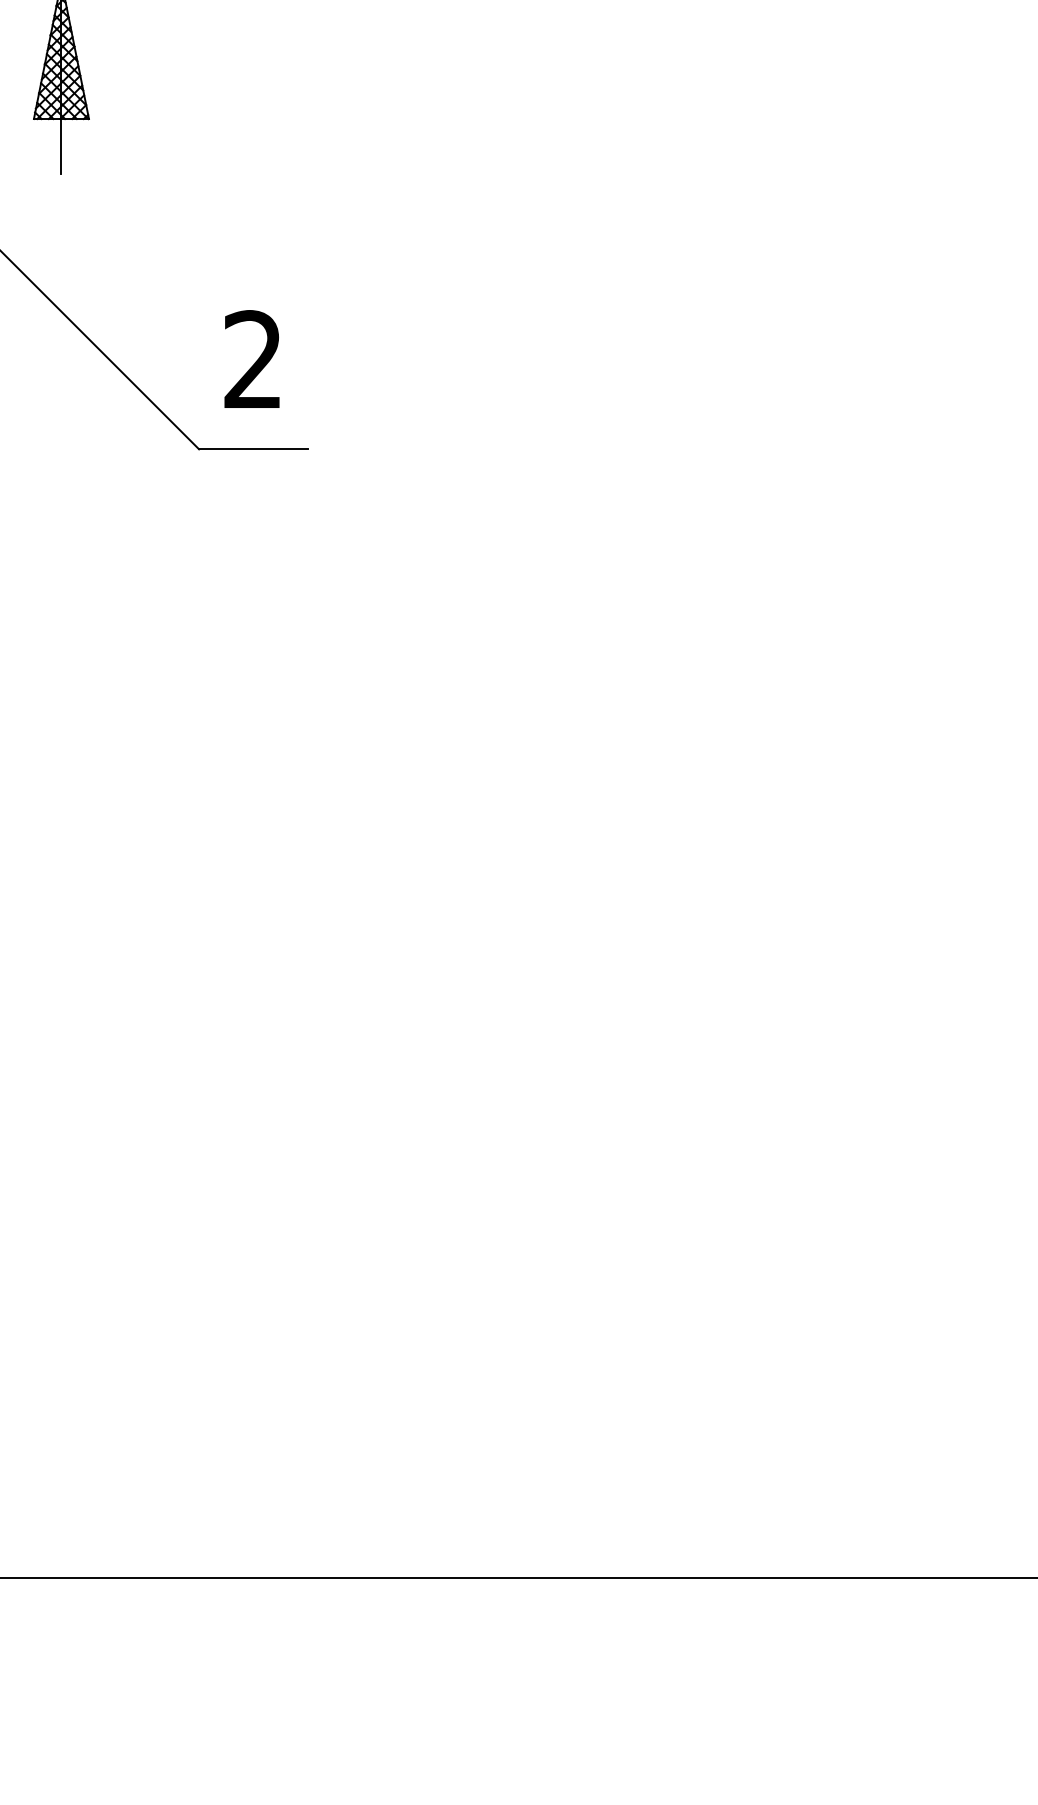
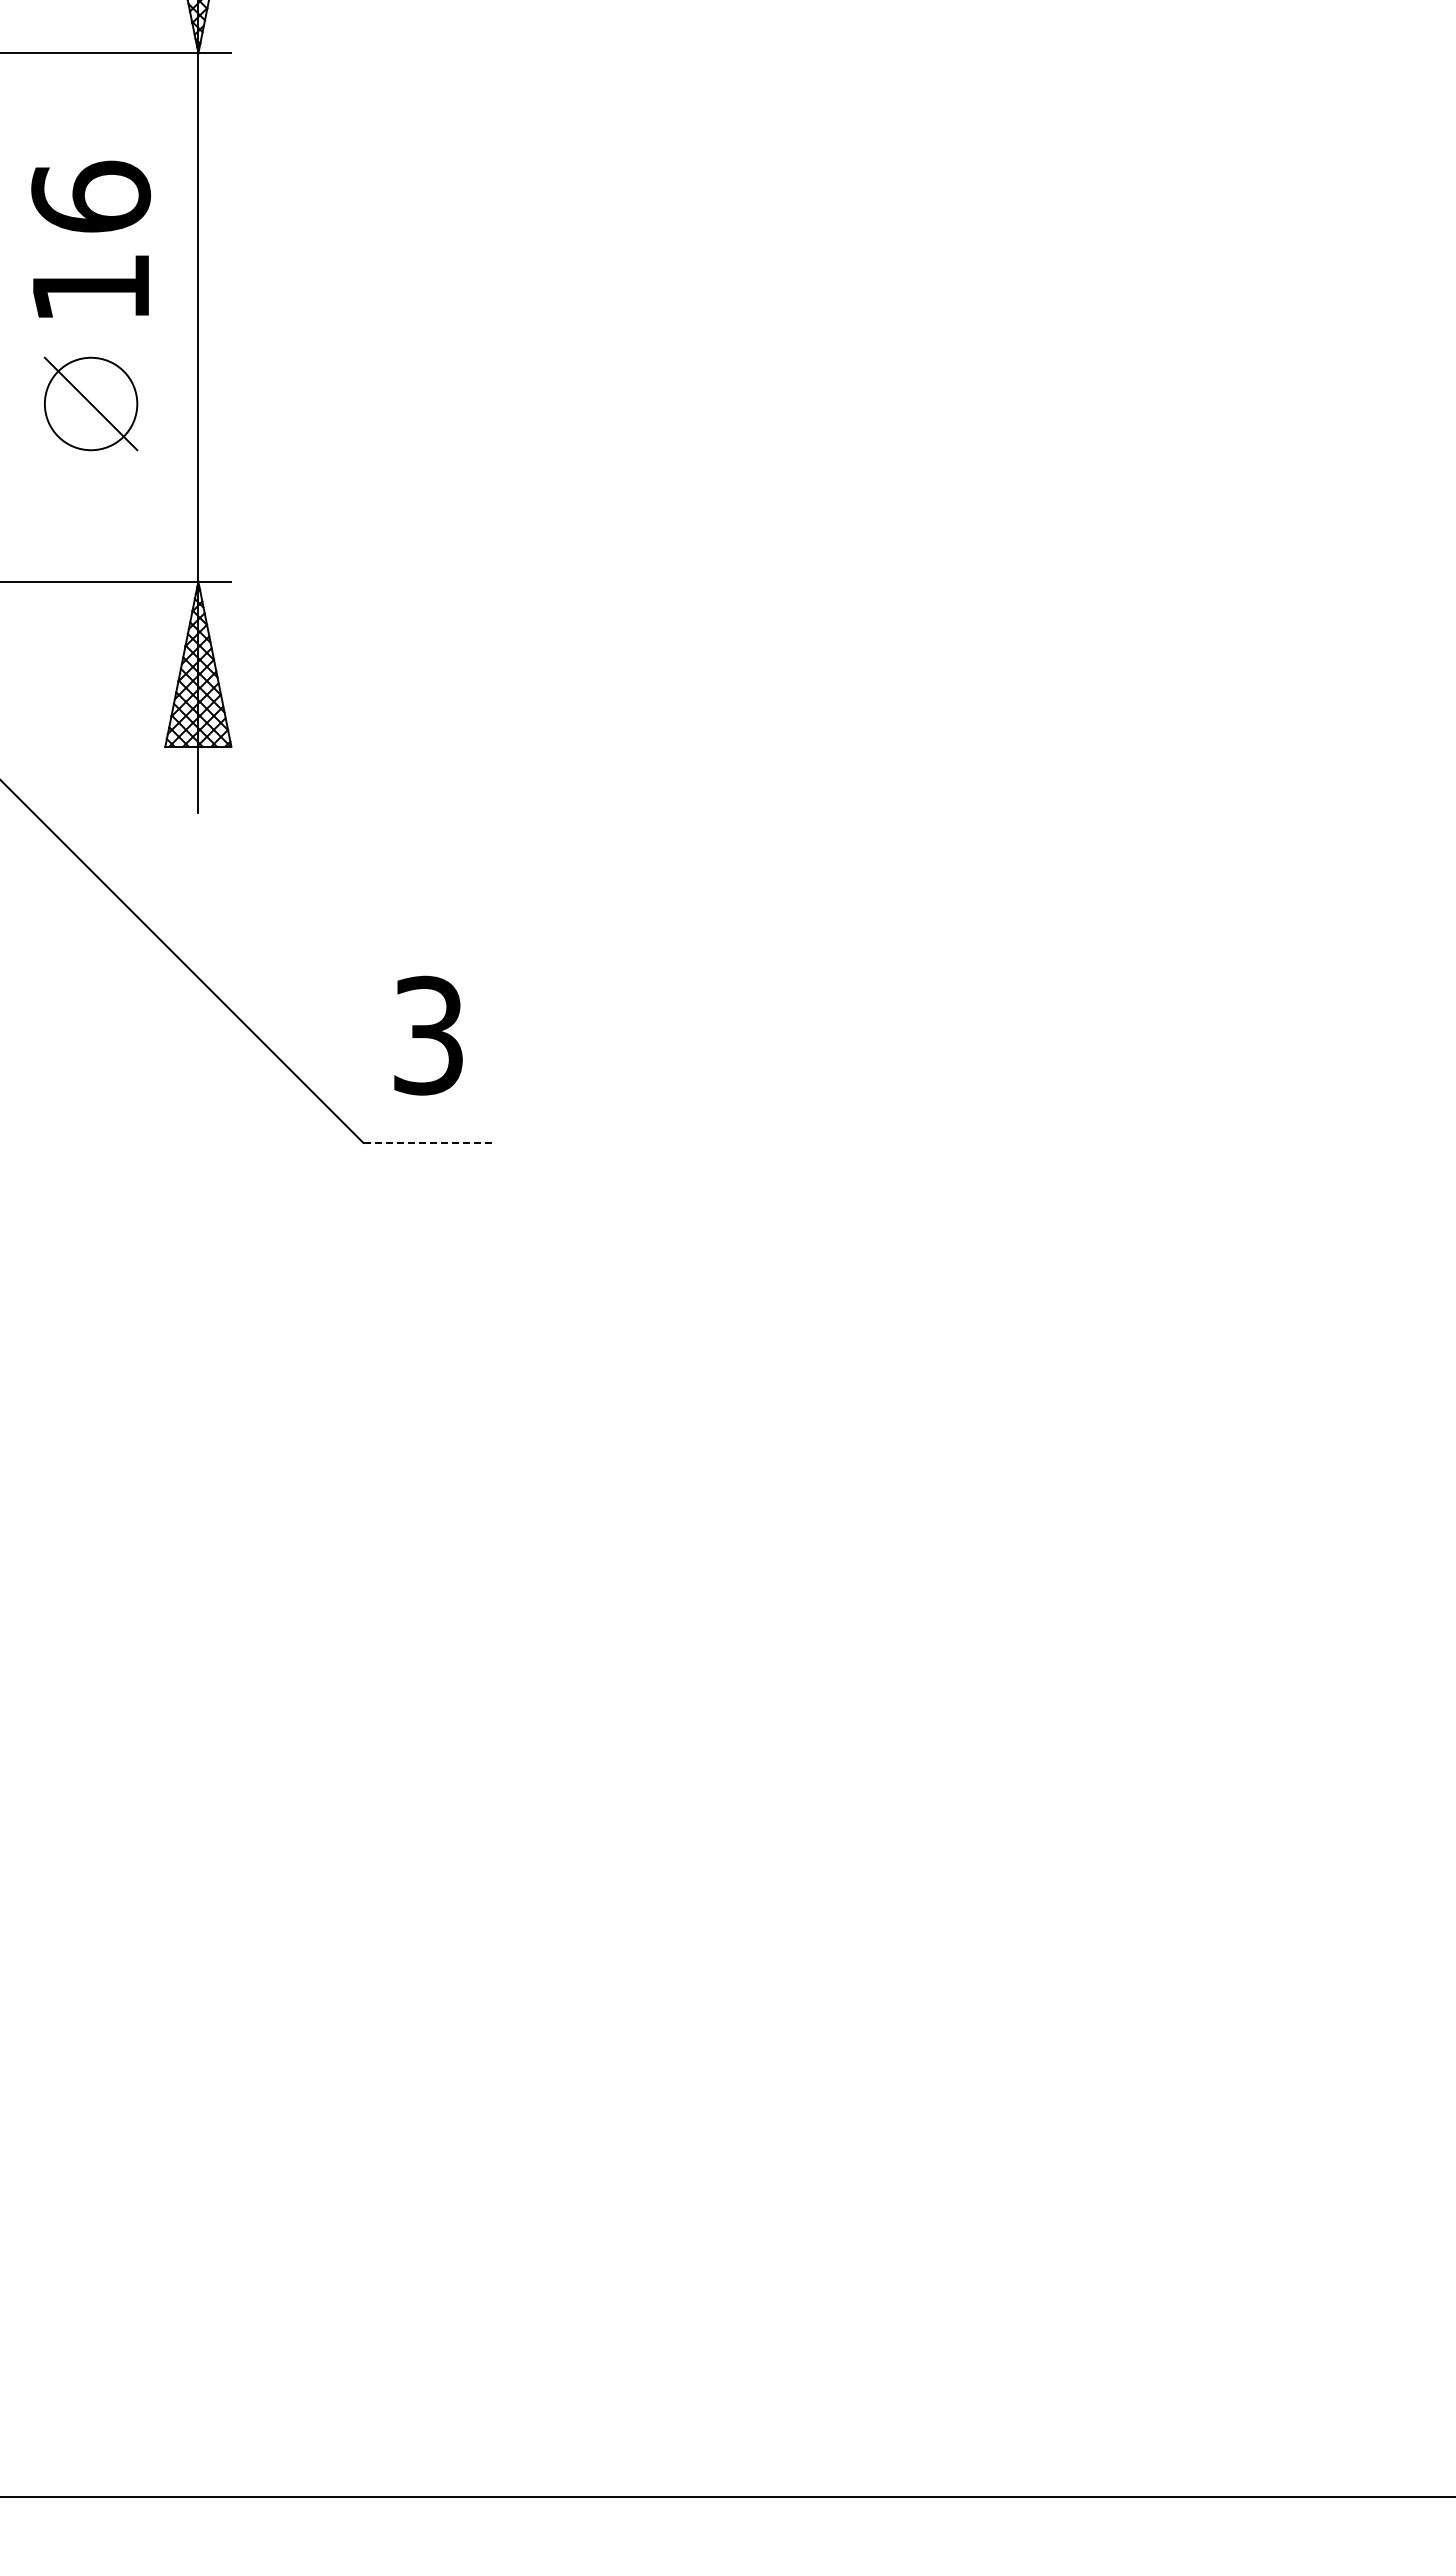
text: (253, 359) -> (428, 1035), 2 -> 3
line: (254, 448) -> (429, 1142), solid -> dashed

